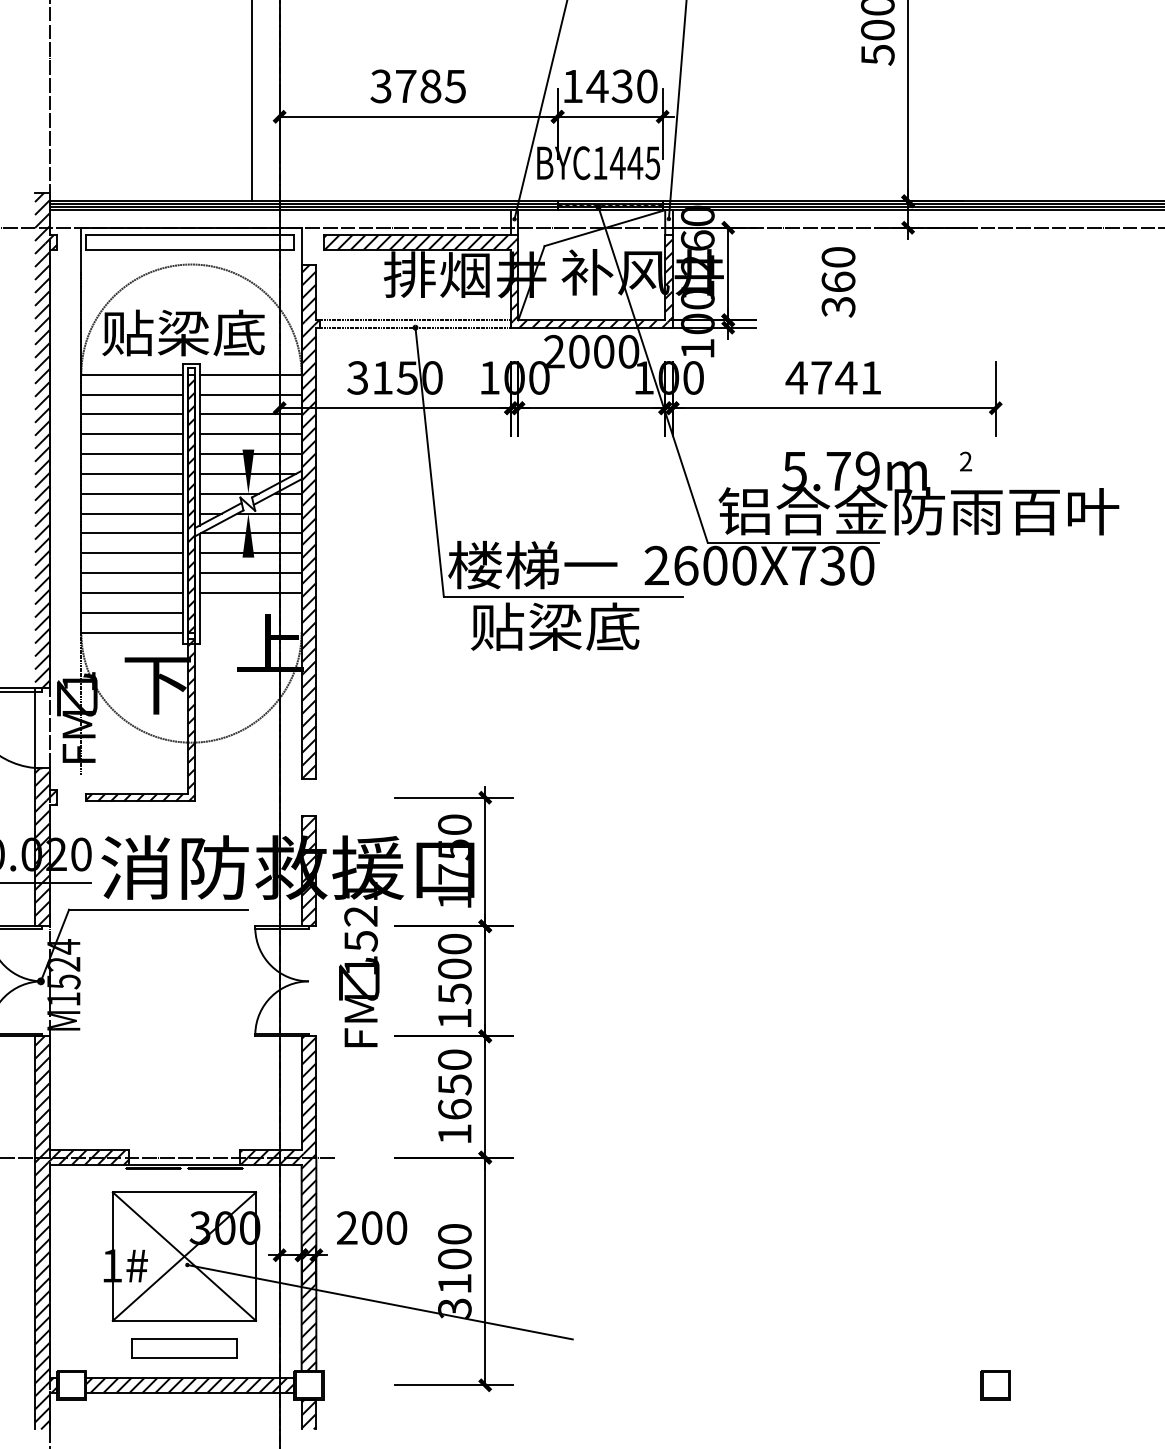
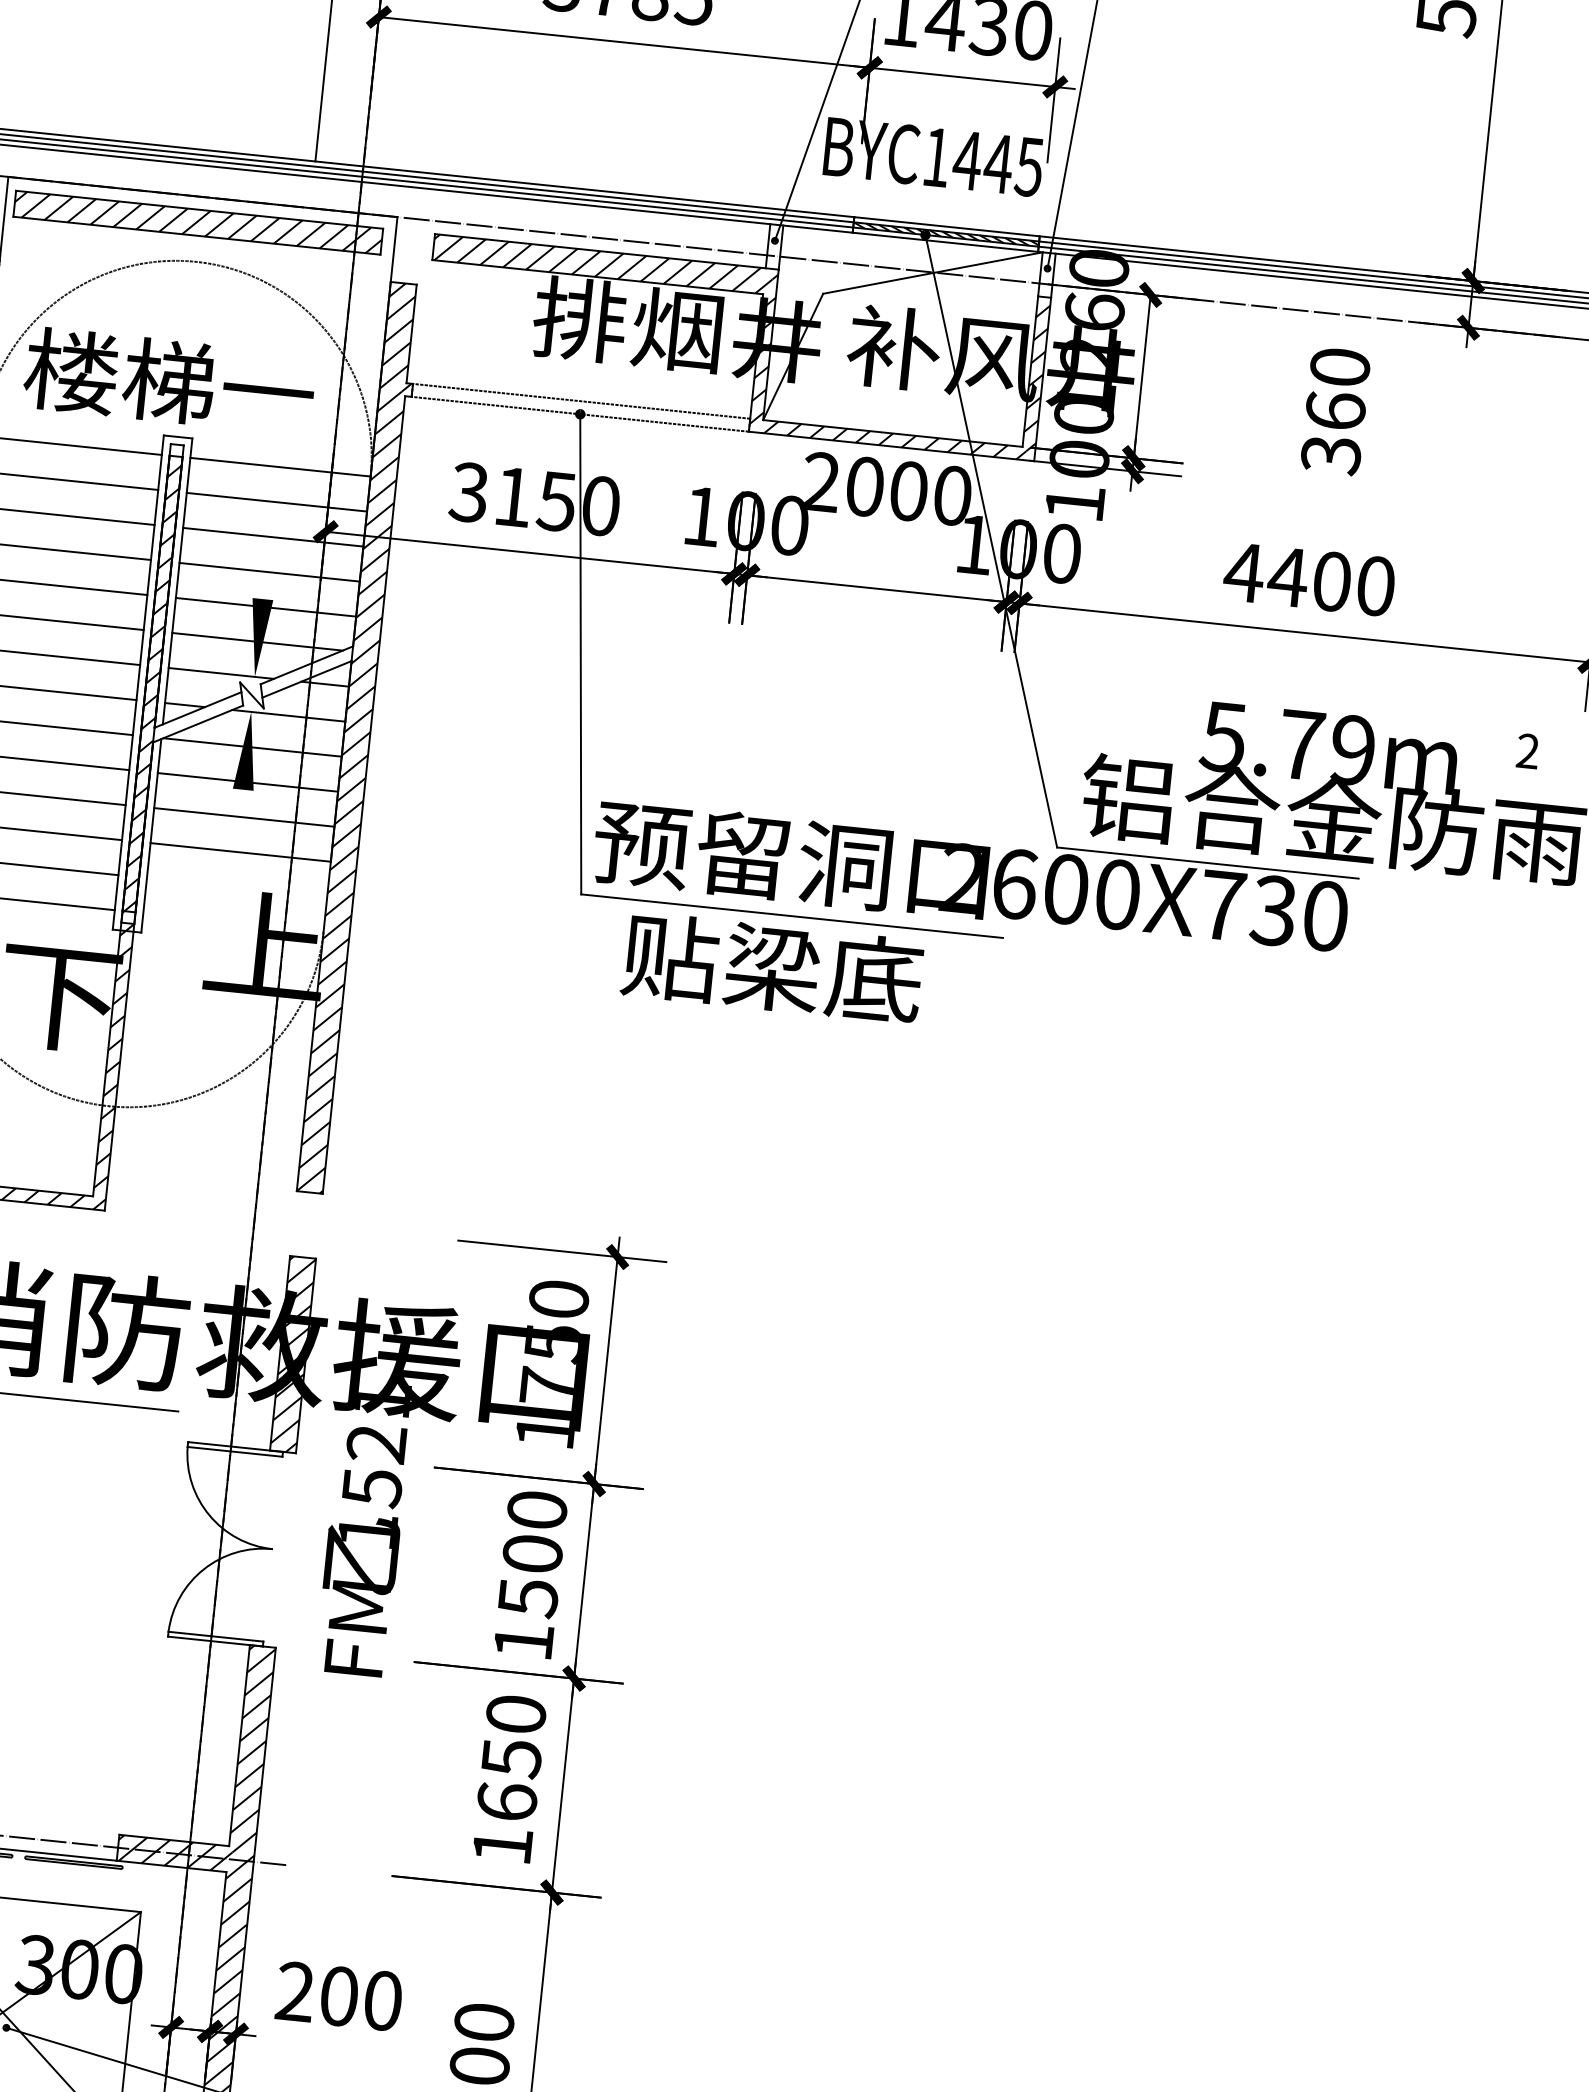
hatch: (190, 242) -> (198, 222), added
text: (183, 332) -> (169, 380), 贴梁底 -> 楼梯一
text: (845, 377) -> (1330, 580), 4741 -> 4400
text: (559, 564) -> (791, 858), 楼梯一 -> 预留洞口

